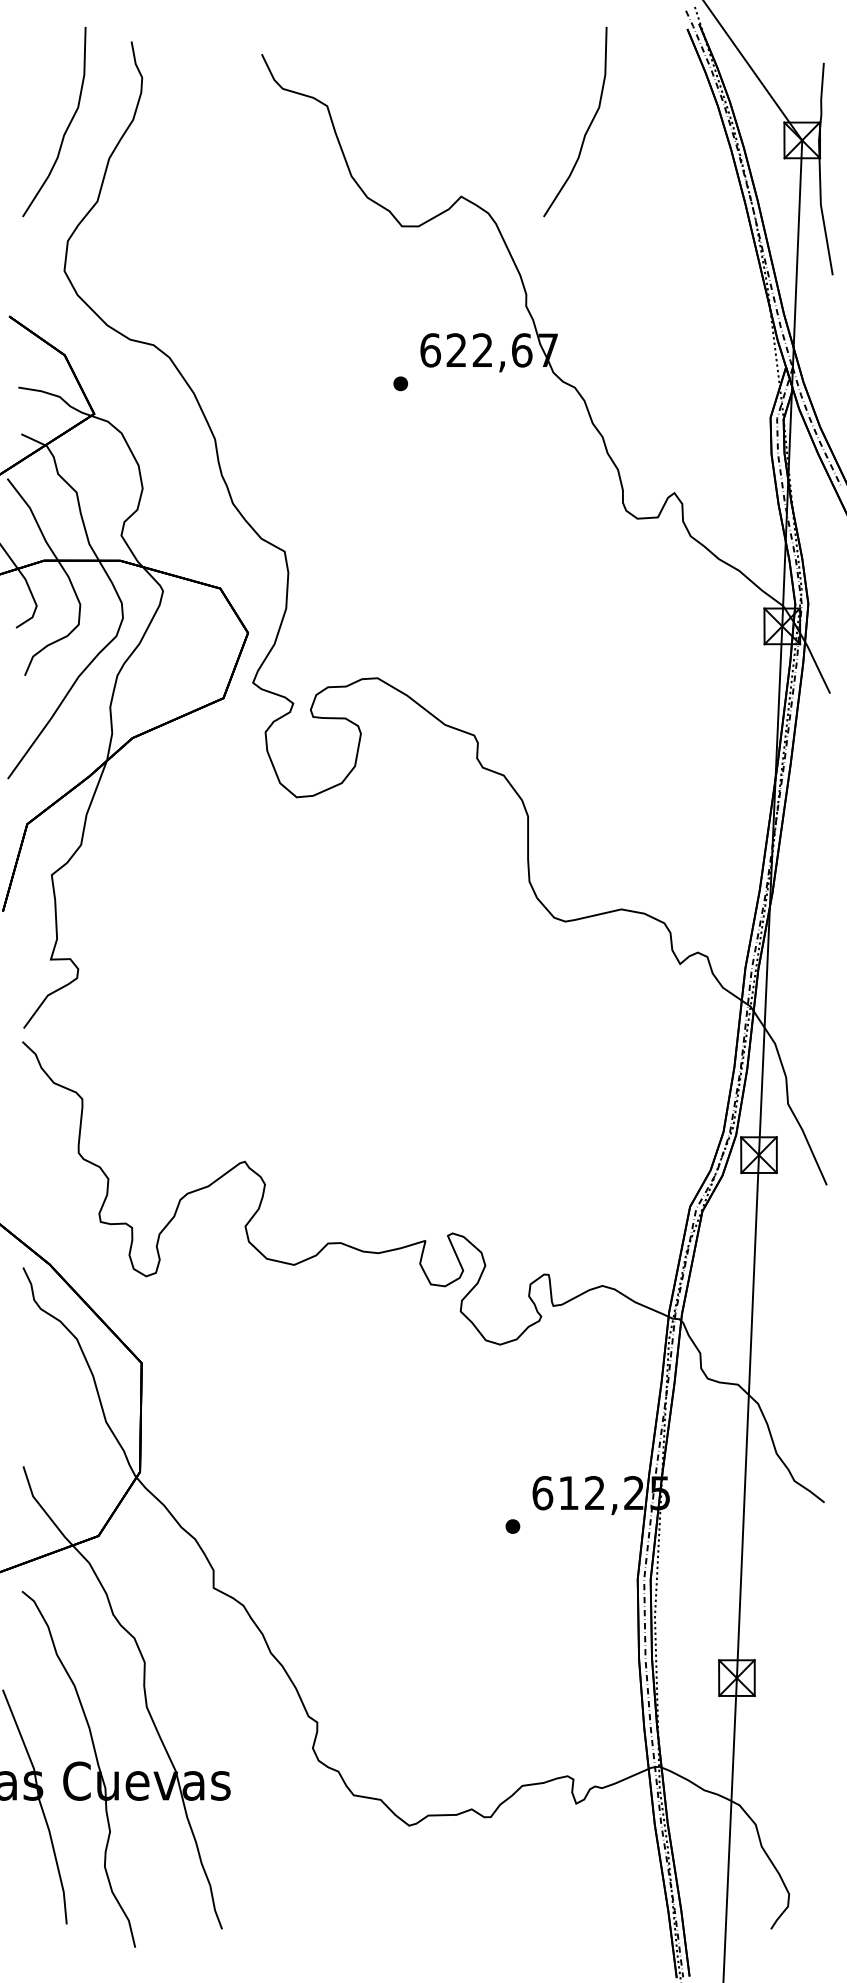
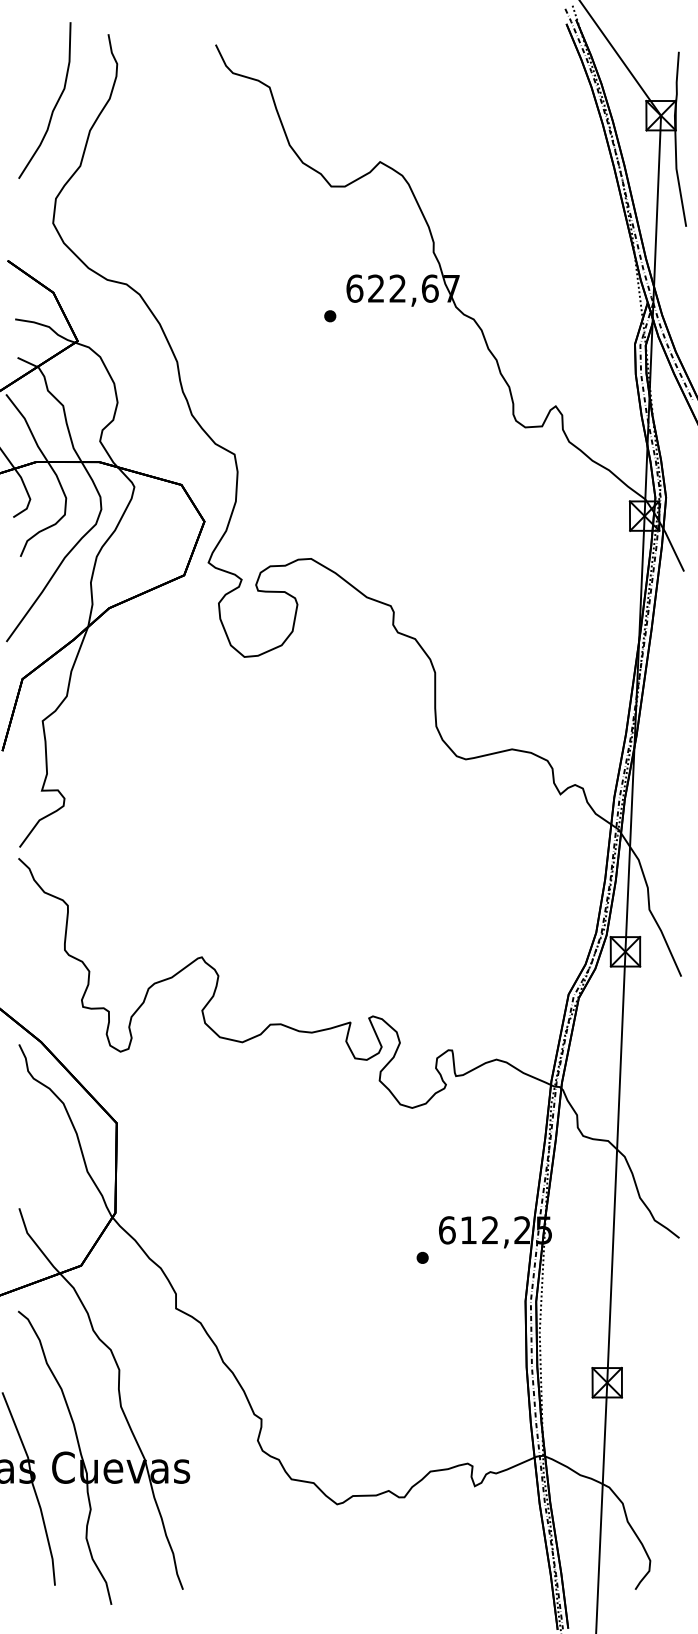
curve: (587, 128) -> (484, 105), removed

